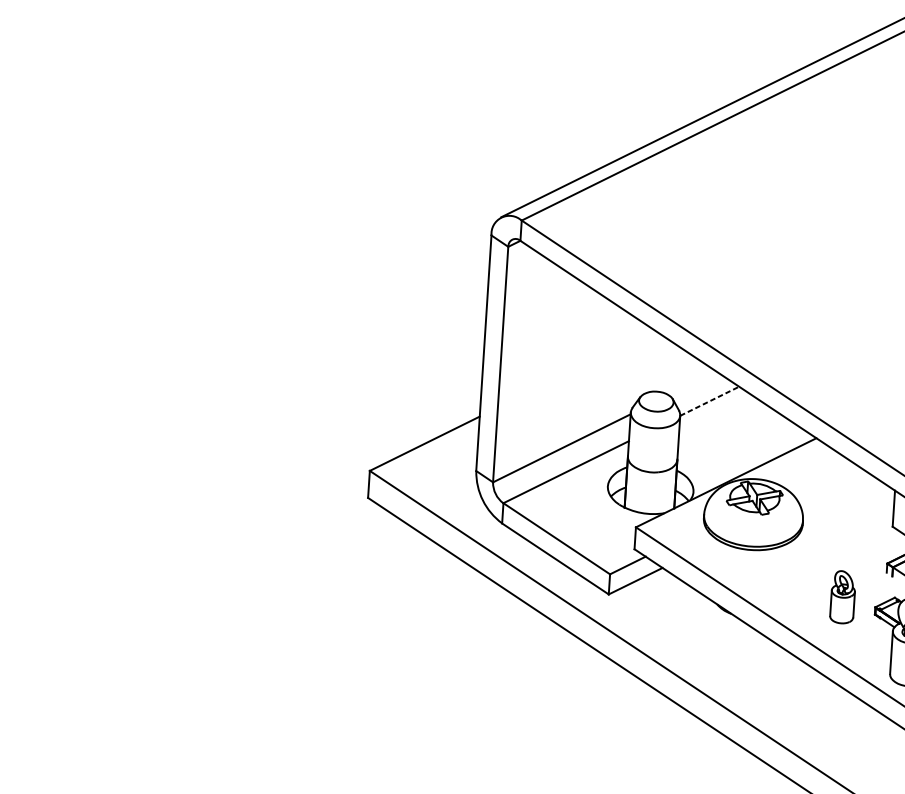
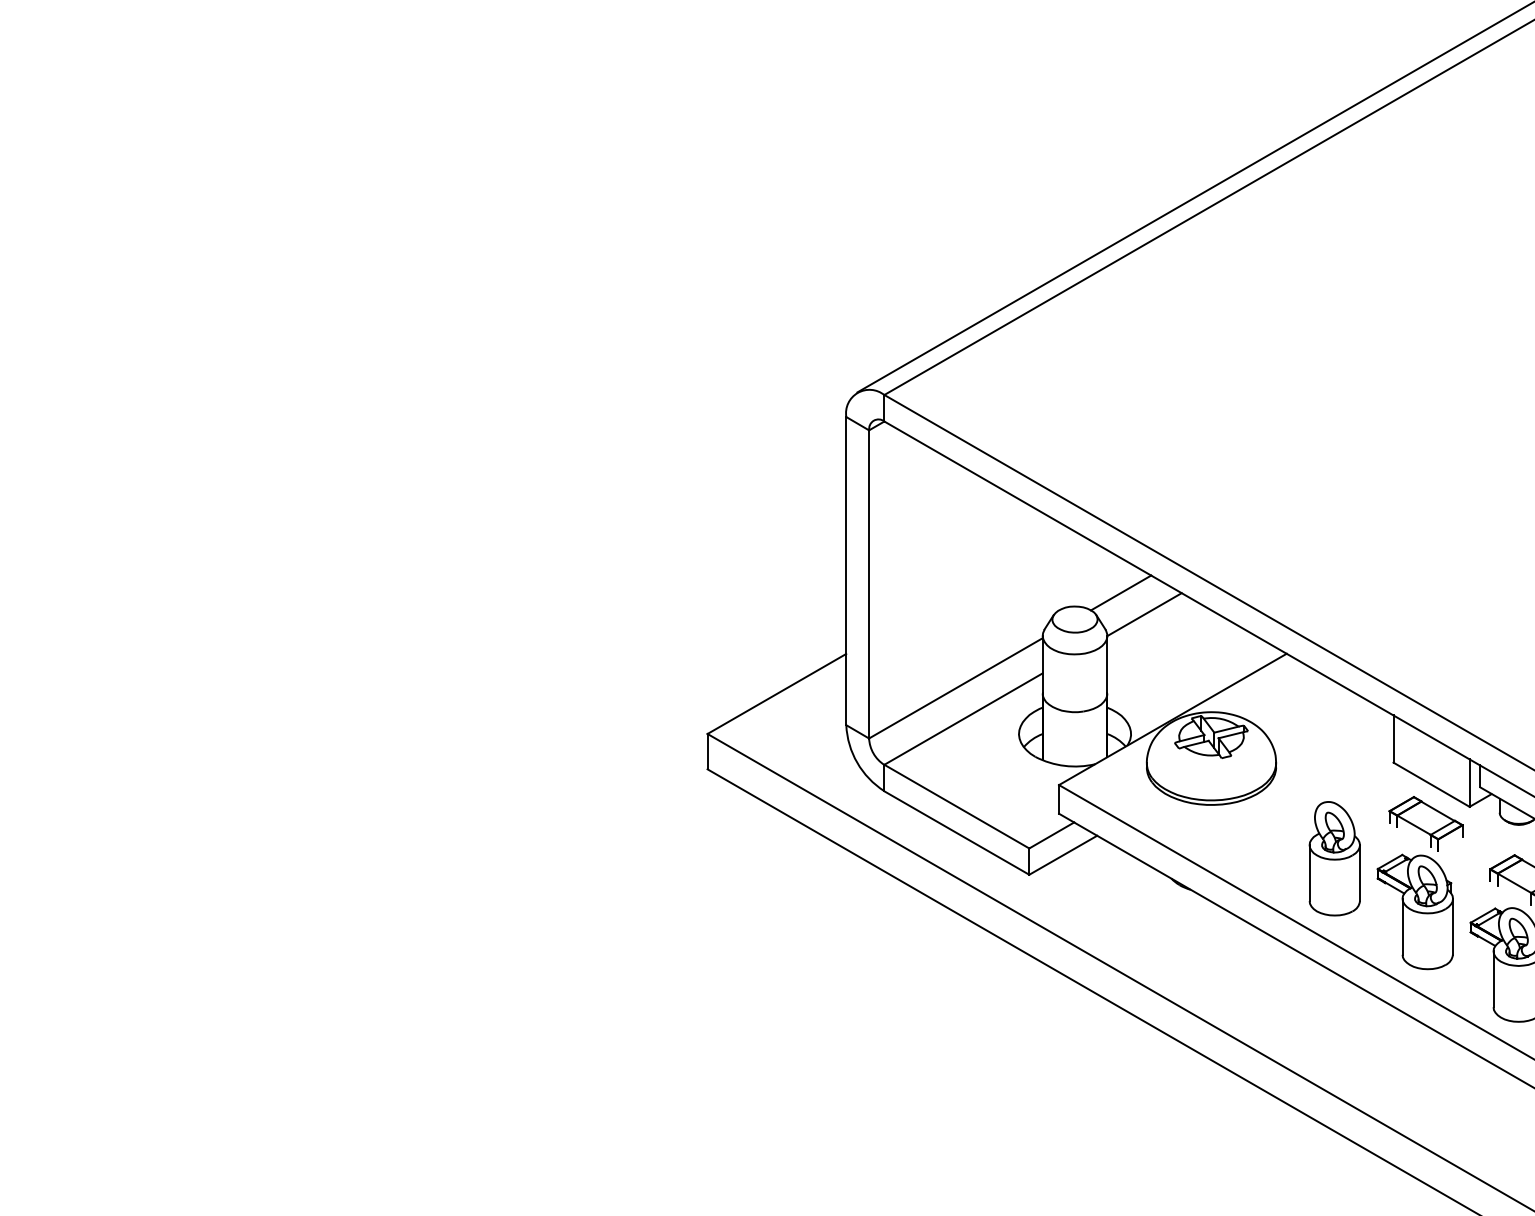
line: (692, 383) -> (1120, 592), added
line: (709, 401) -> (1144, 614), dashed -> solid
part: (842, 597) -> (1334, 858), size x1.67

